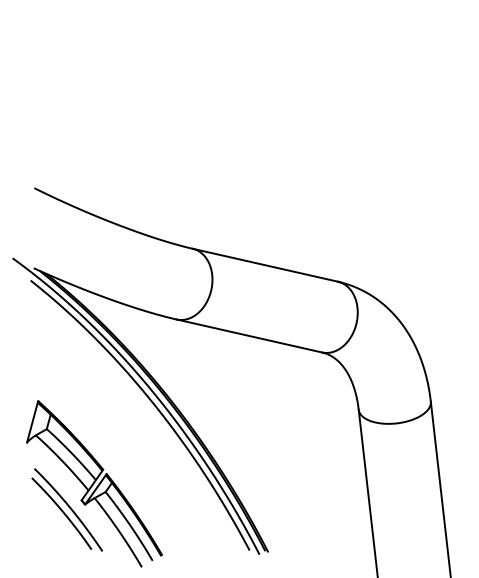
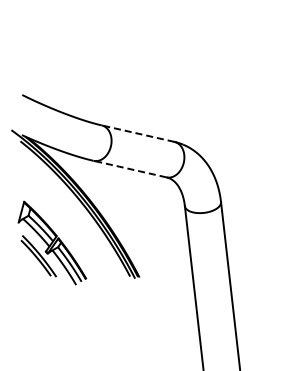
line: (264, 264) -> (137, 133), solid -> dashed
line: (248, 334) -> (129, 168), solid -> dashed

